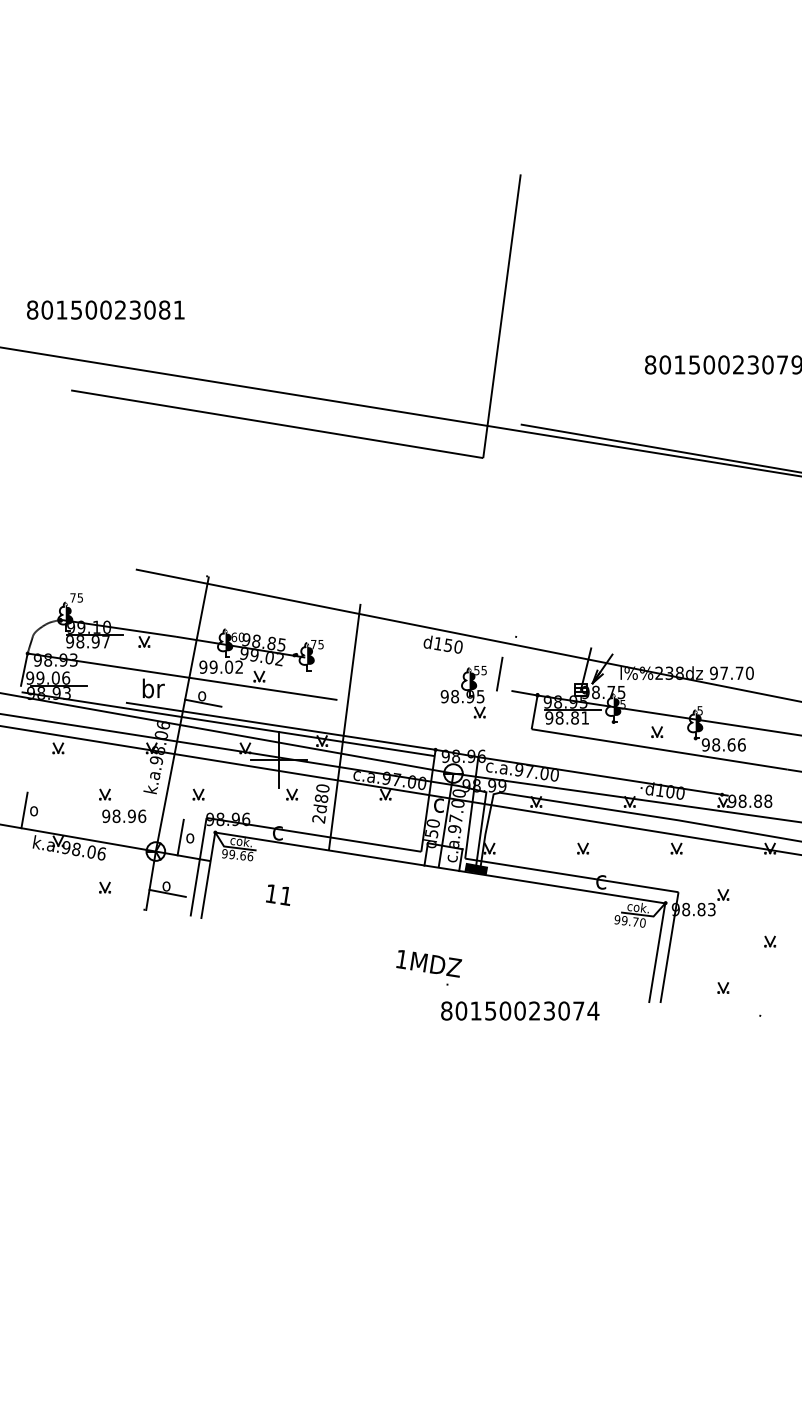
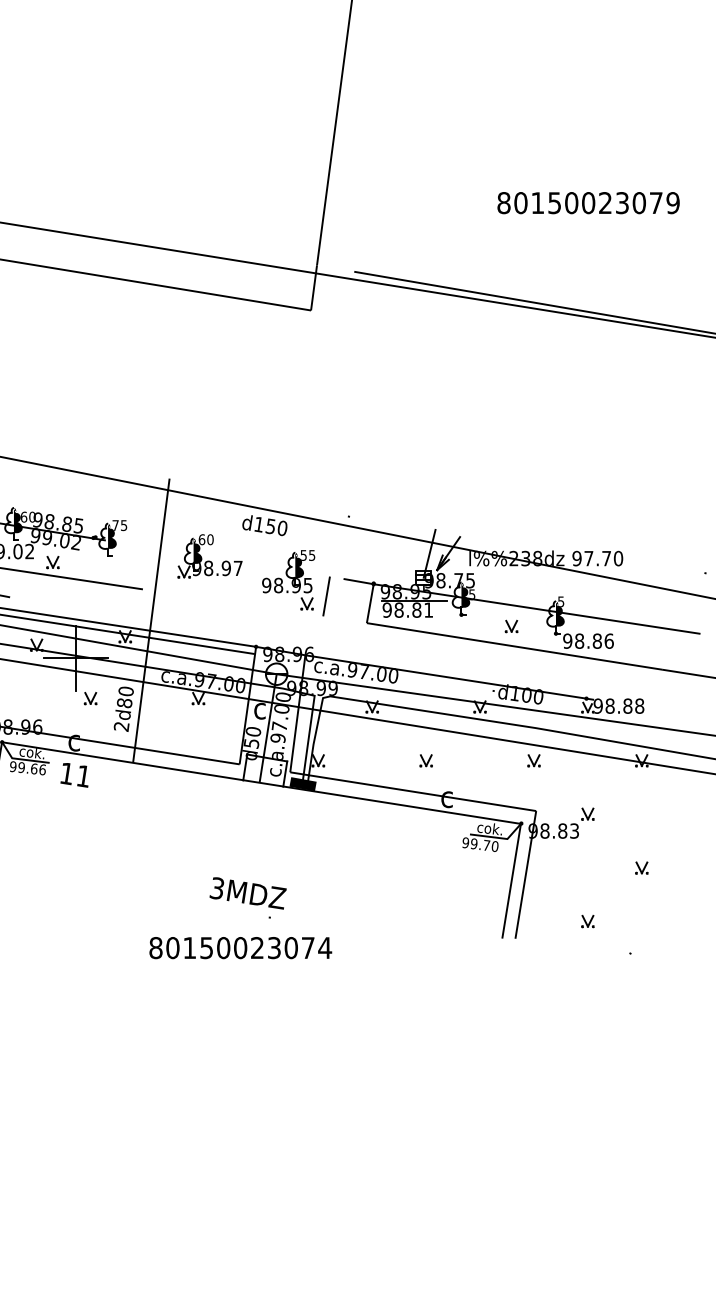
part: (395, 671) -> (209, 556), added
line: (499, 673) -> (326, 595), moved
text: (731, 744) -> (597, 640), 98.66 -> 98.86
text: (278, 894) -> (74, 774), moved
text: (401, 959) -> (216, 888), 1MDZ -> 3MDZ
text: (520, 1010) -> (241, 947), moved

